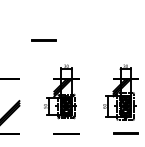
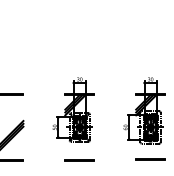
line: (43, 40) -> (52, 48), removed

